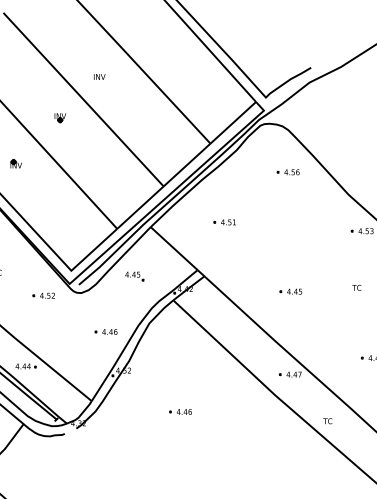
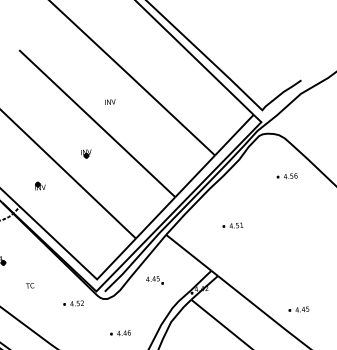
part: (60, 118) -> (86, 154), moved
part: (290, 291) -> (298, 309), moved
part: (105, 331) -> (120, 333), moved

